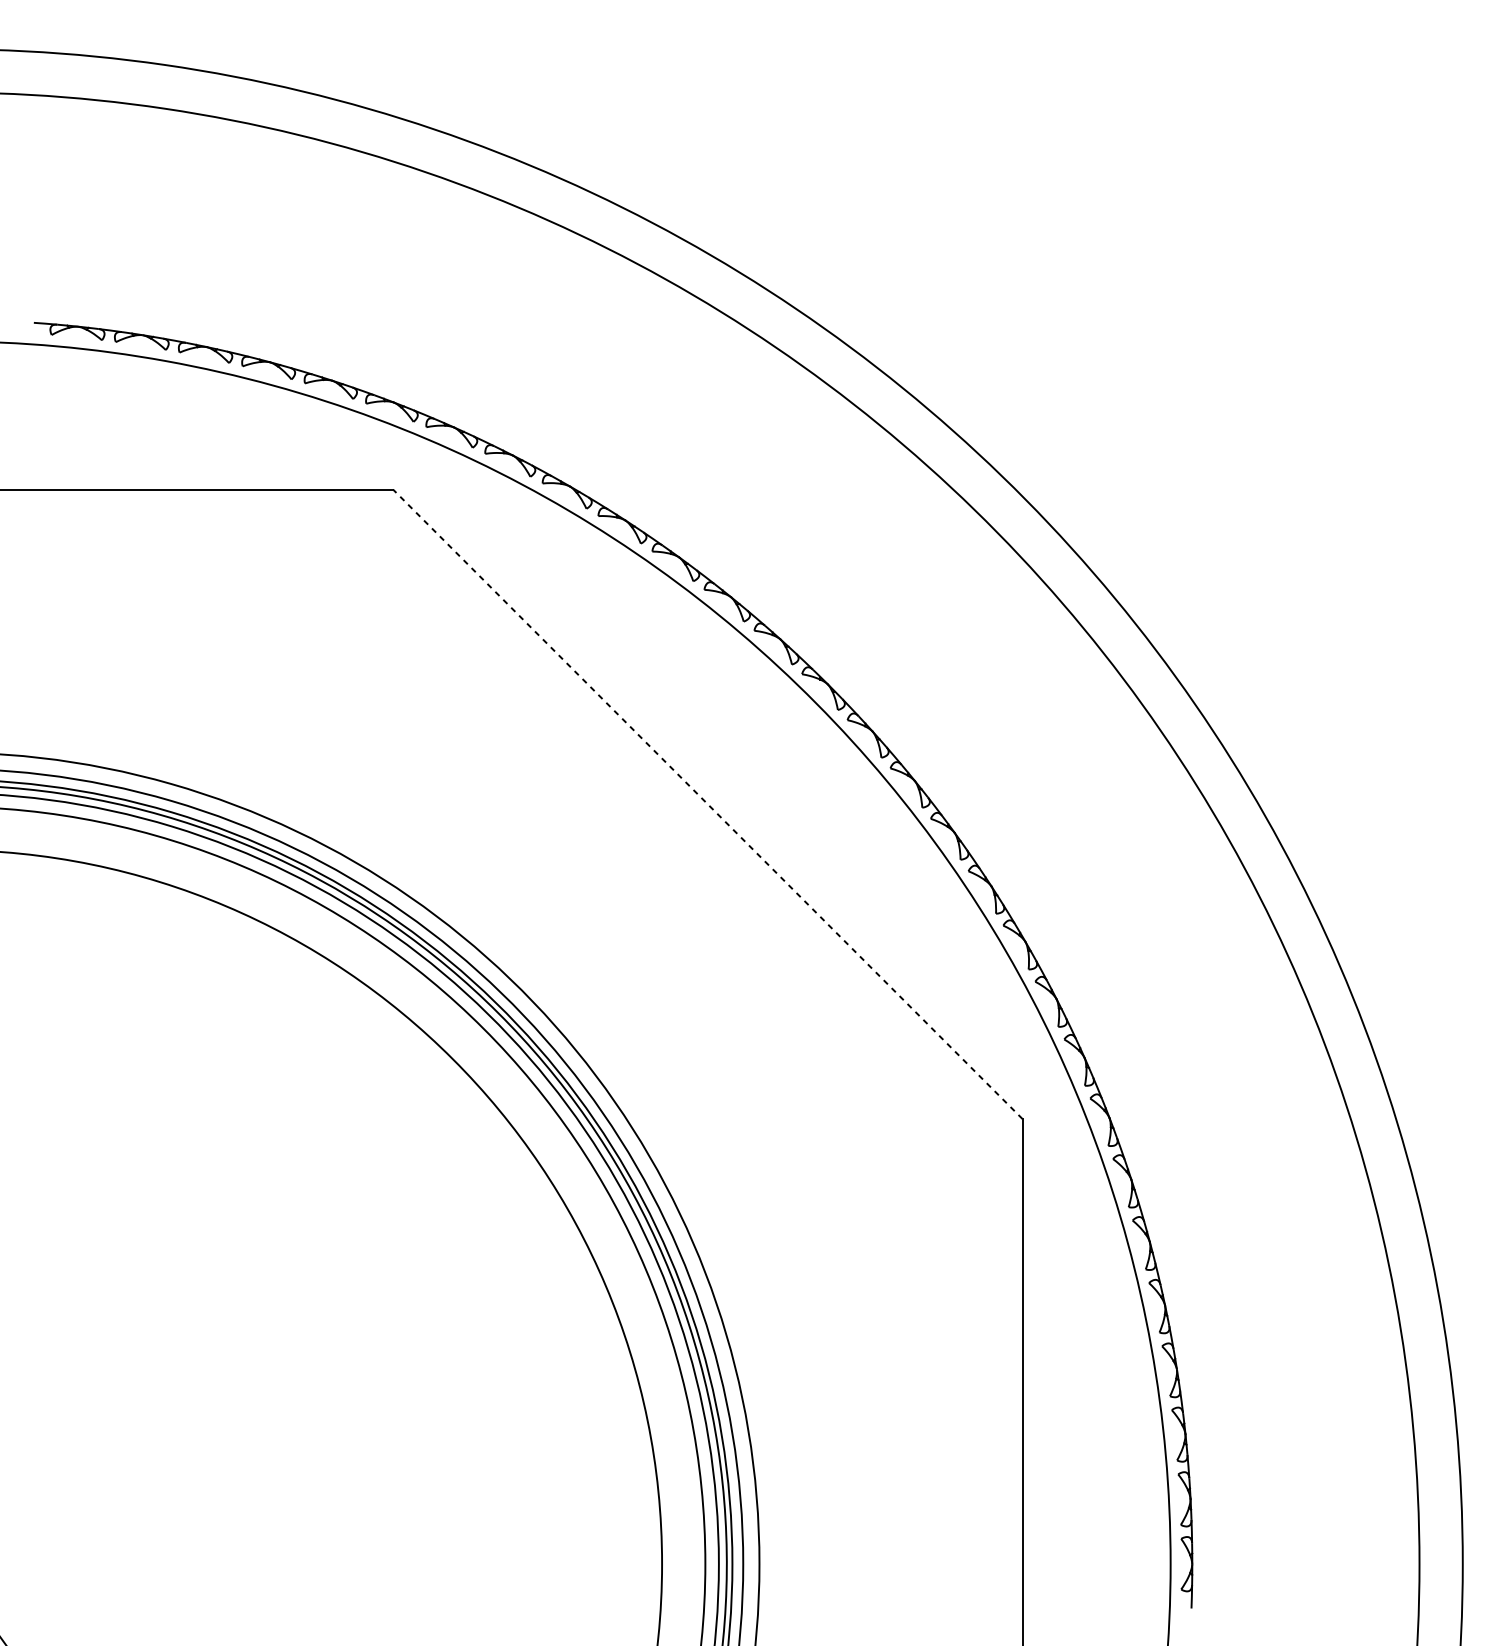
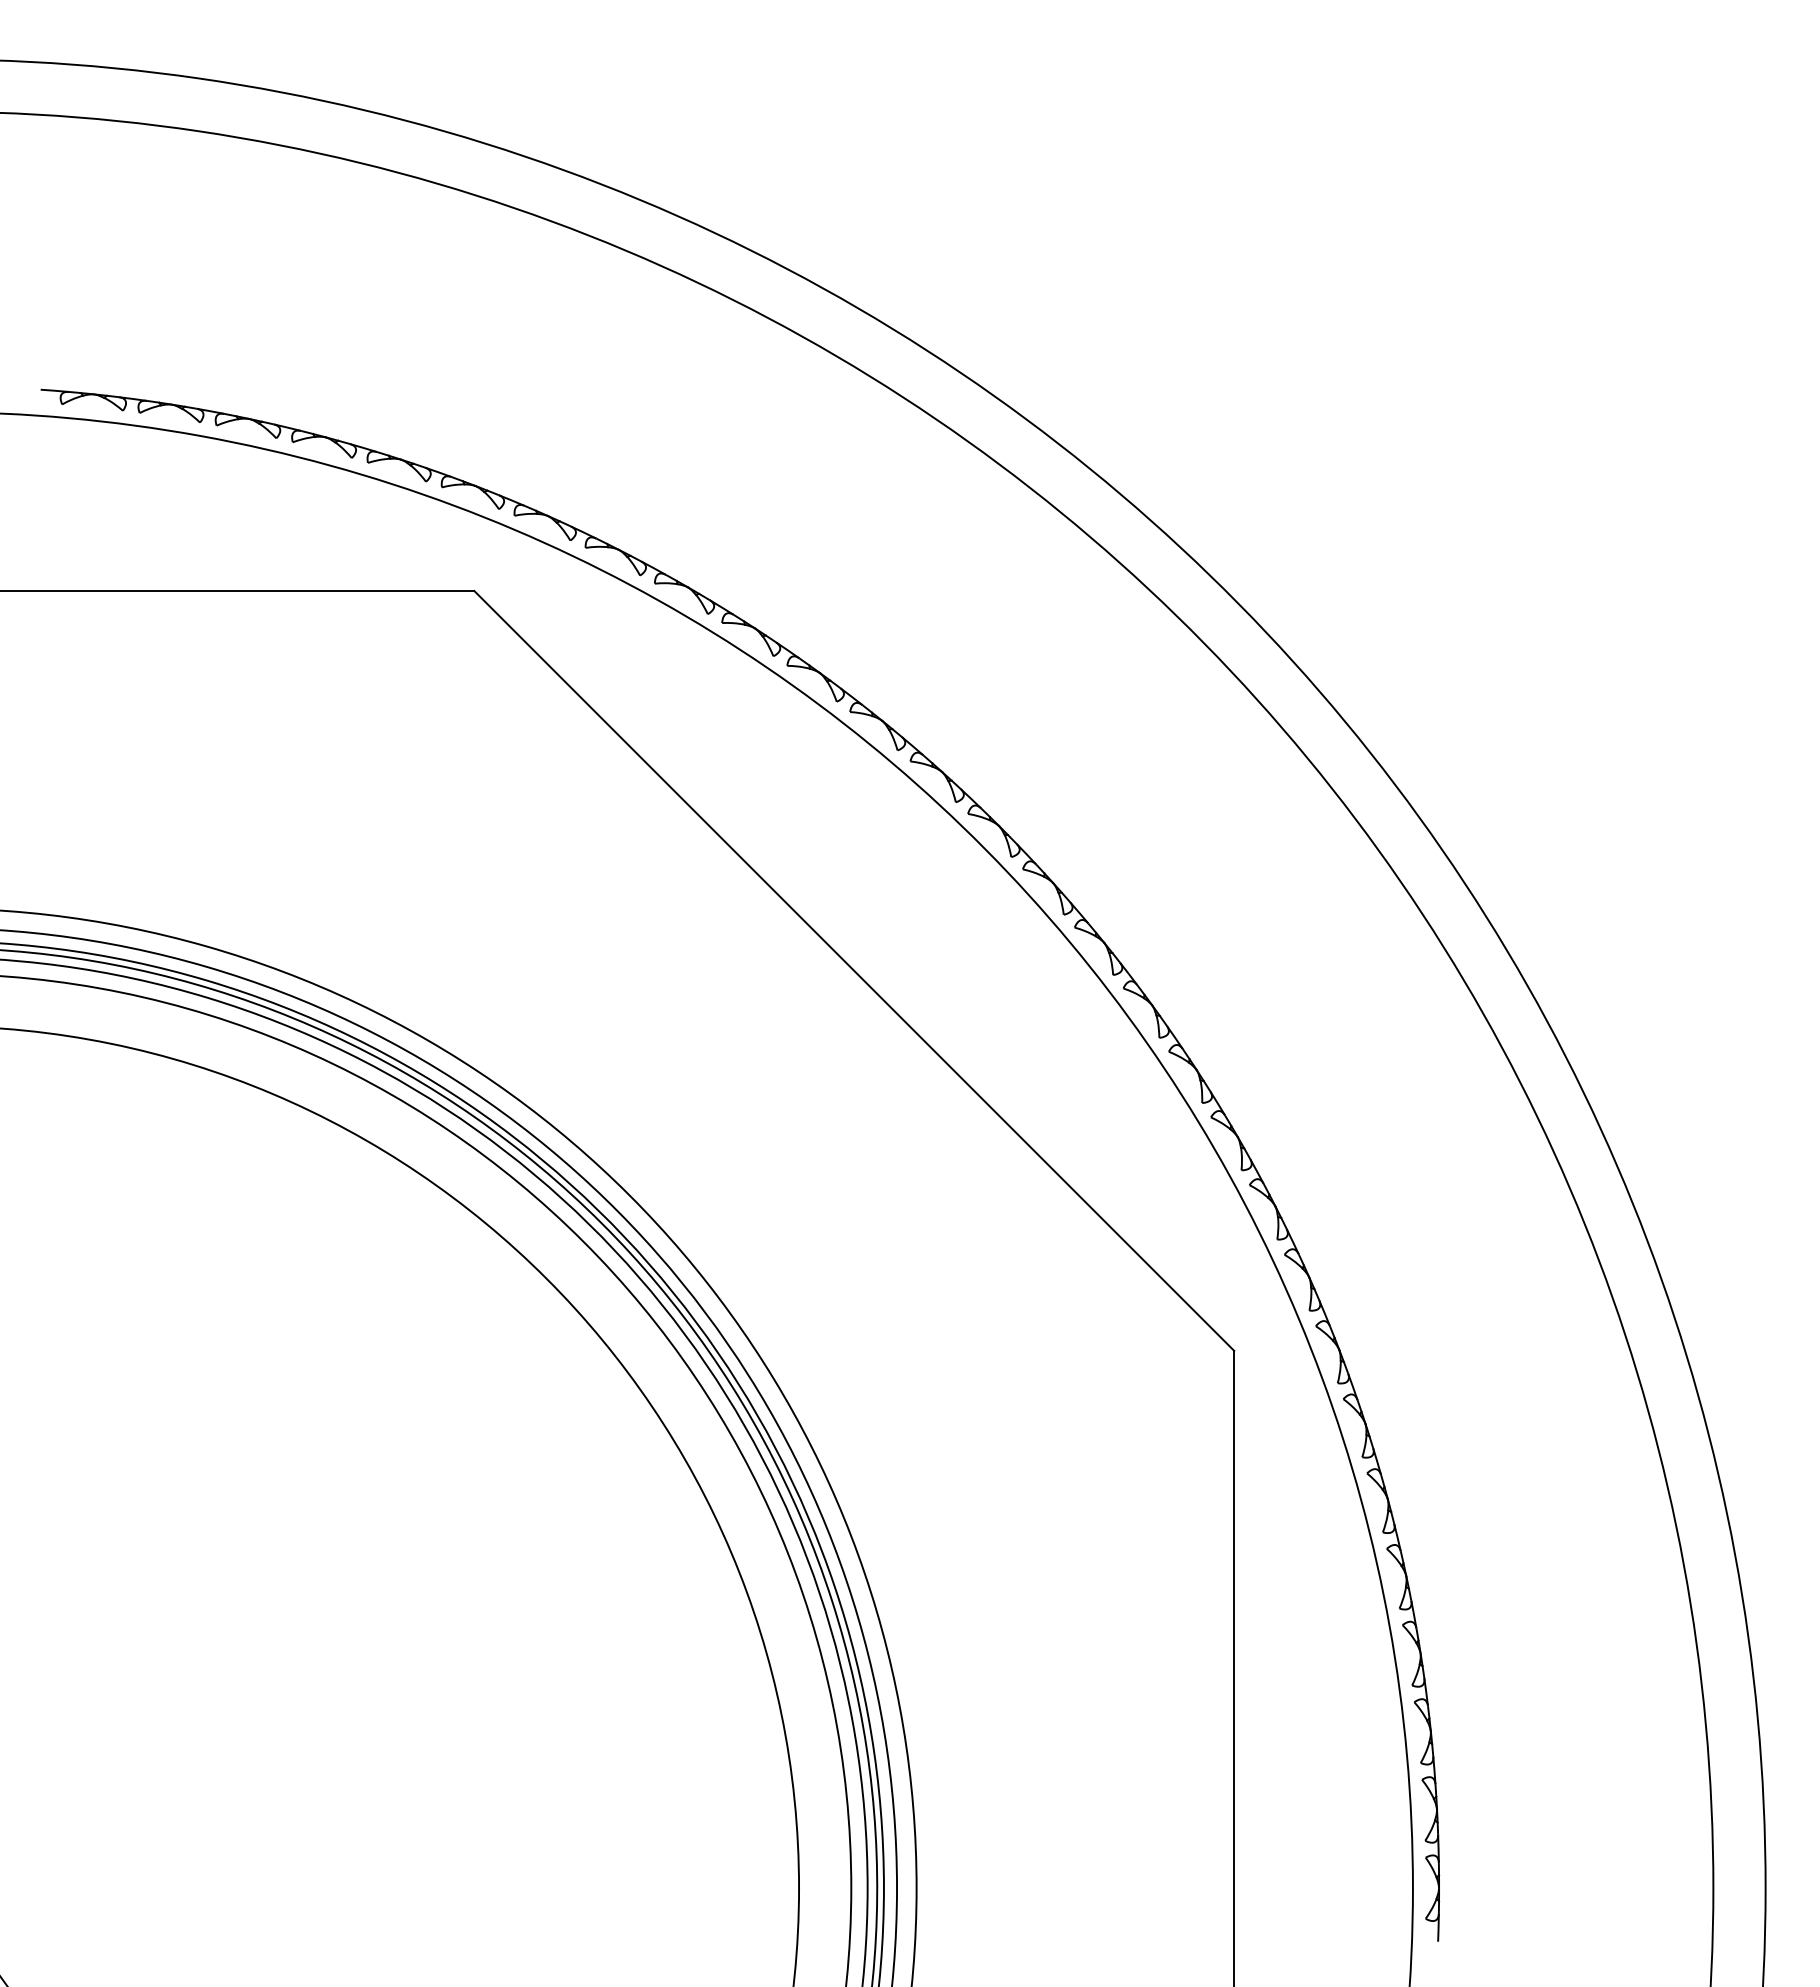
line: (707, 803) -> (853, 970), dashed -> solid

